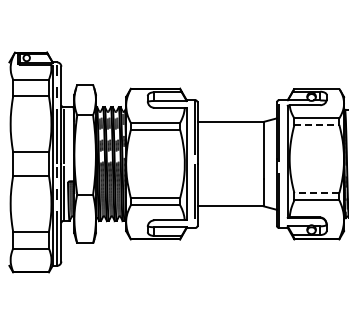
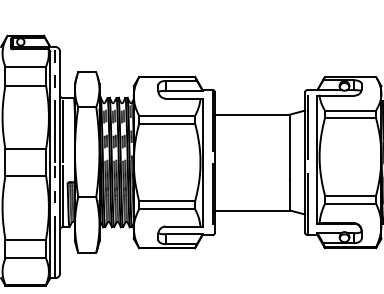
line: (317, 124) -> (351, 117), dashed -> solid
line: (316, 193) -> (350, 195), dashed -> solid

